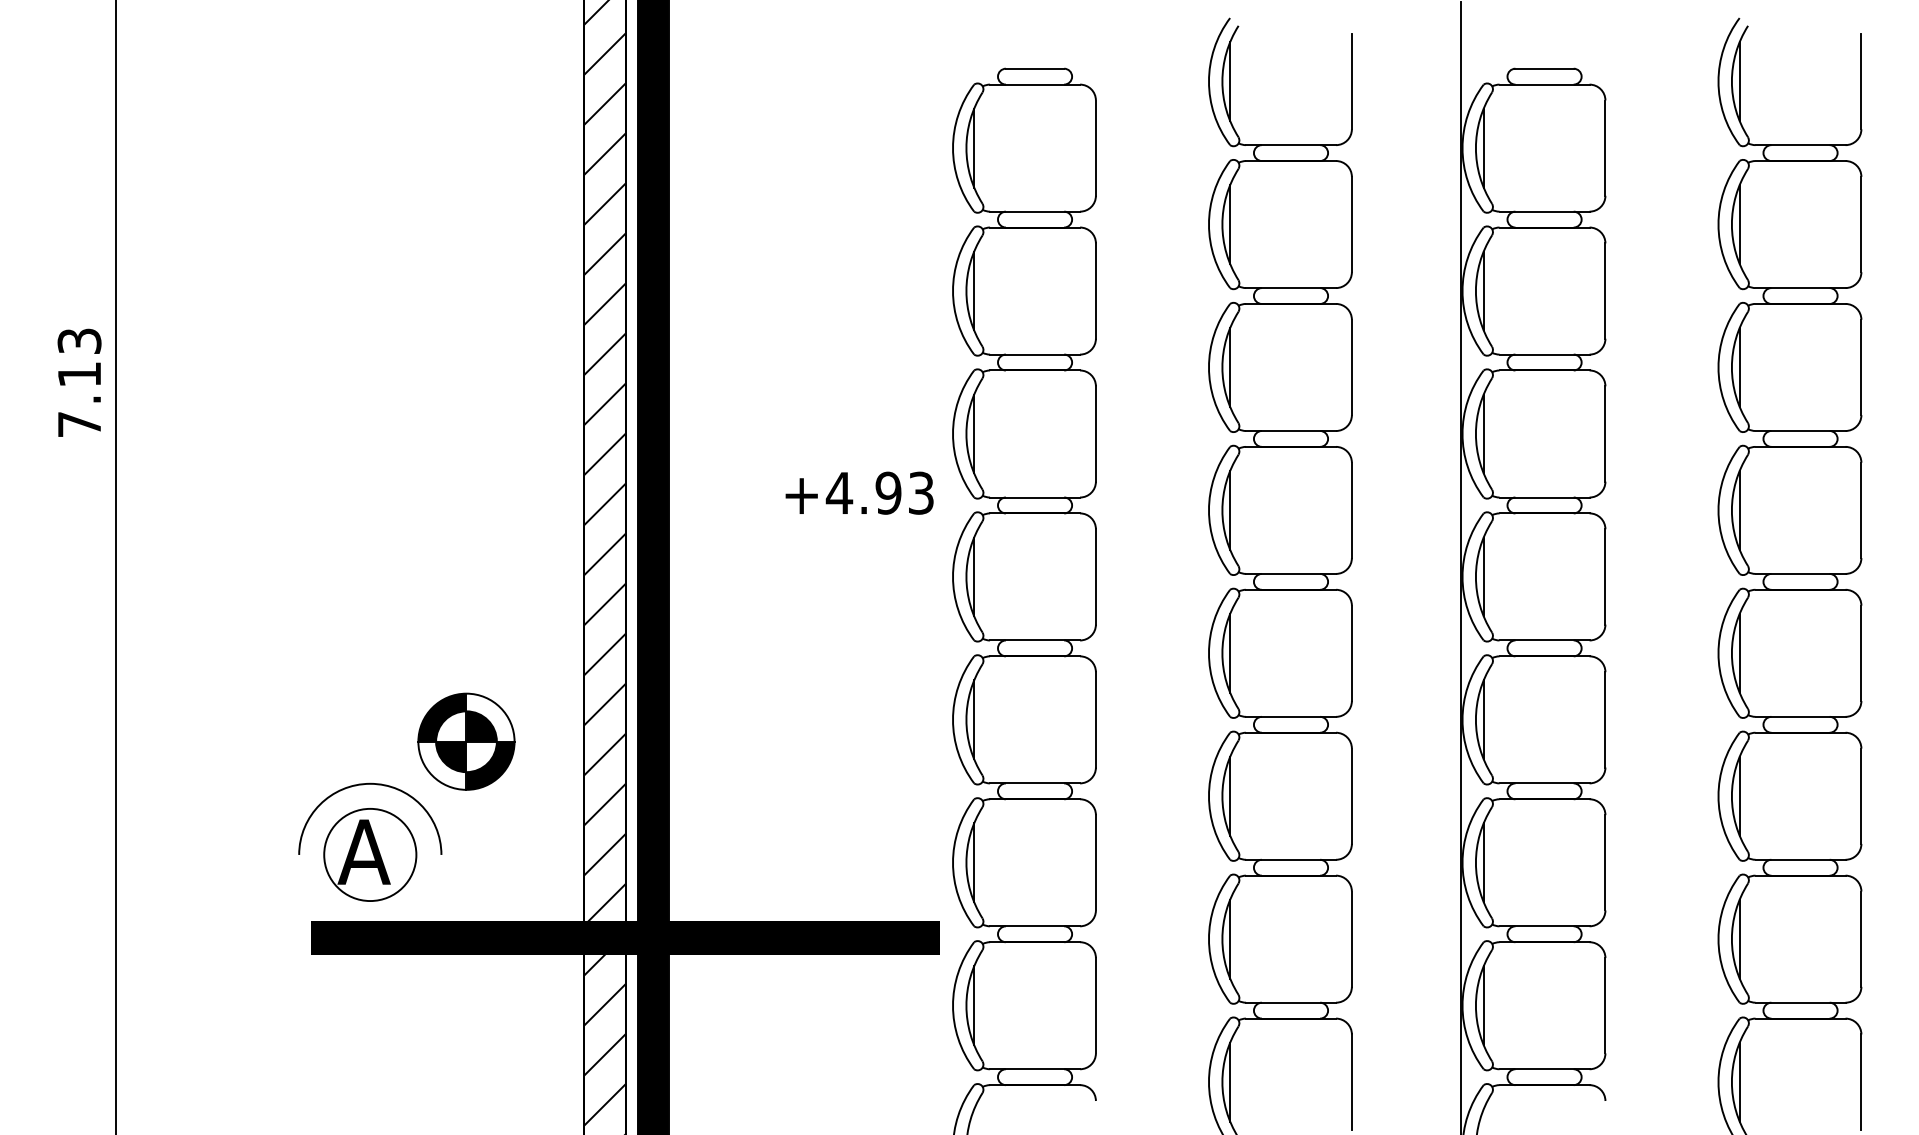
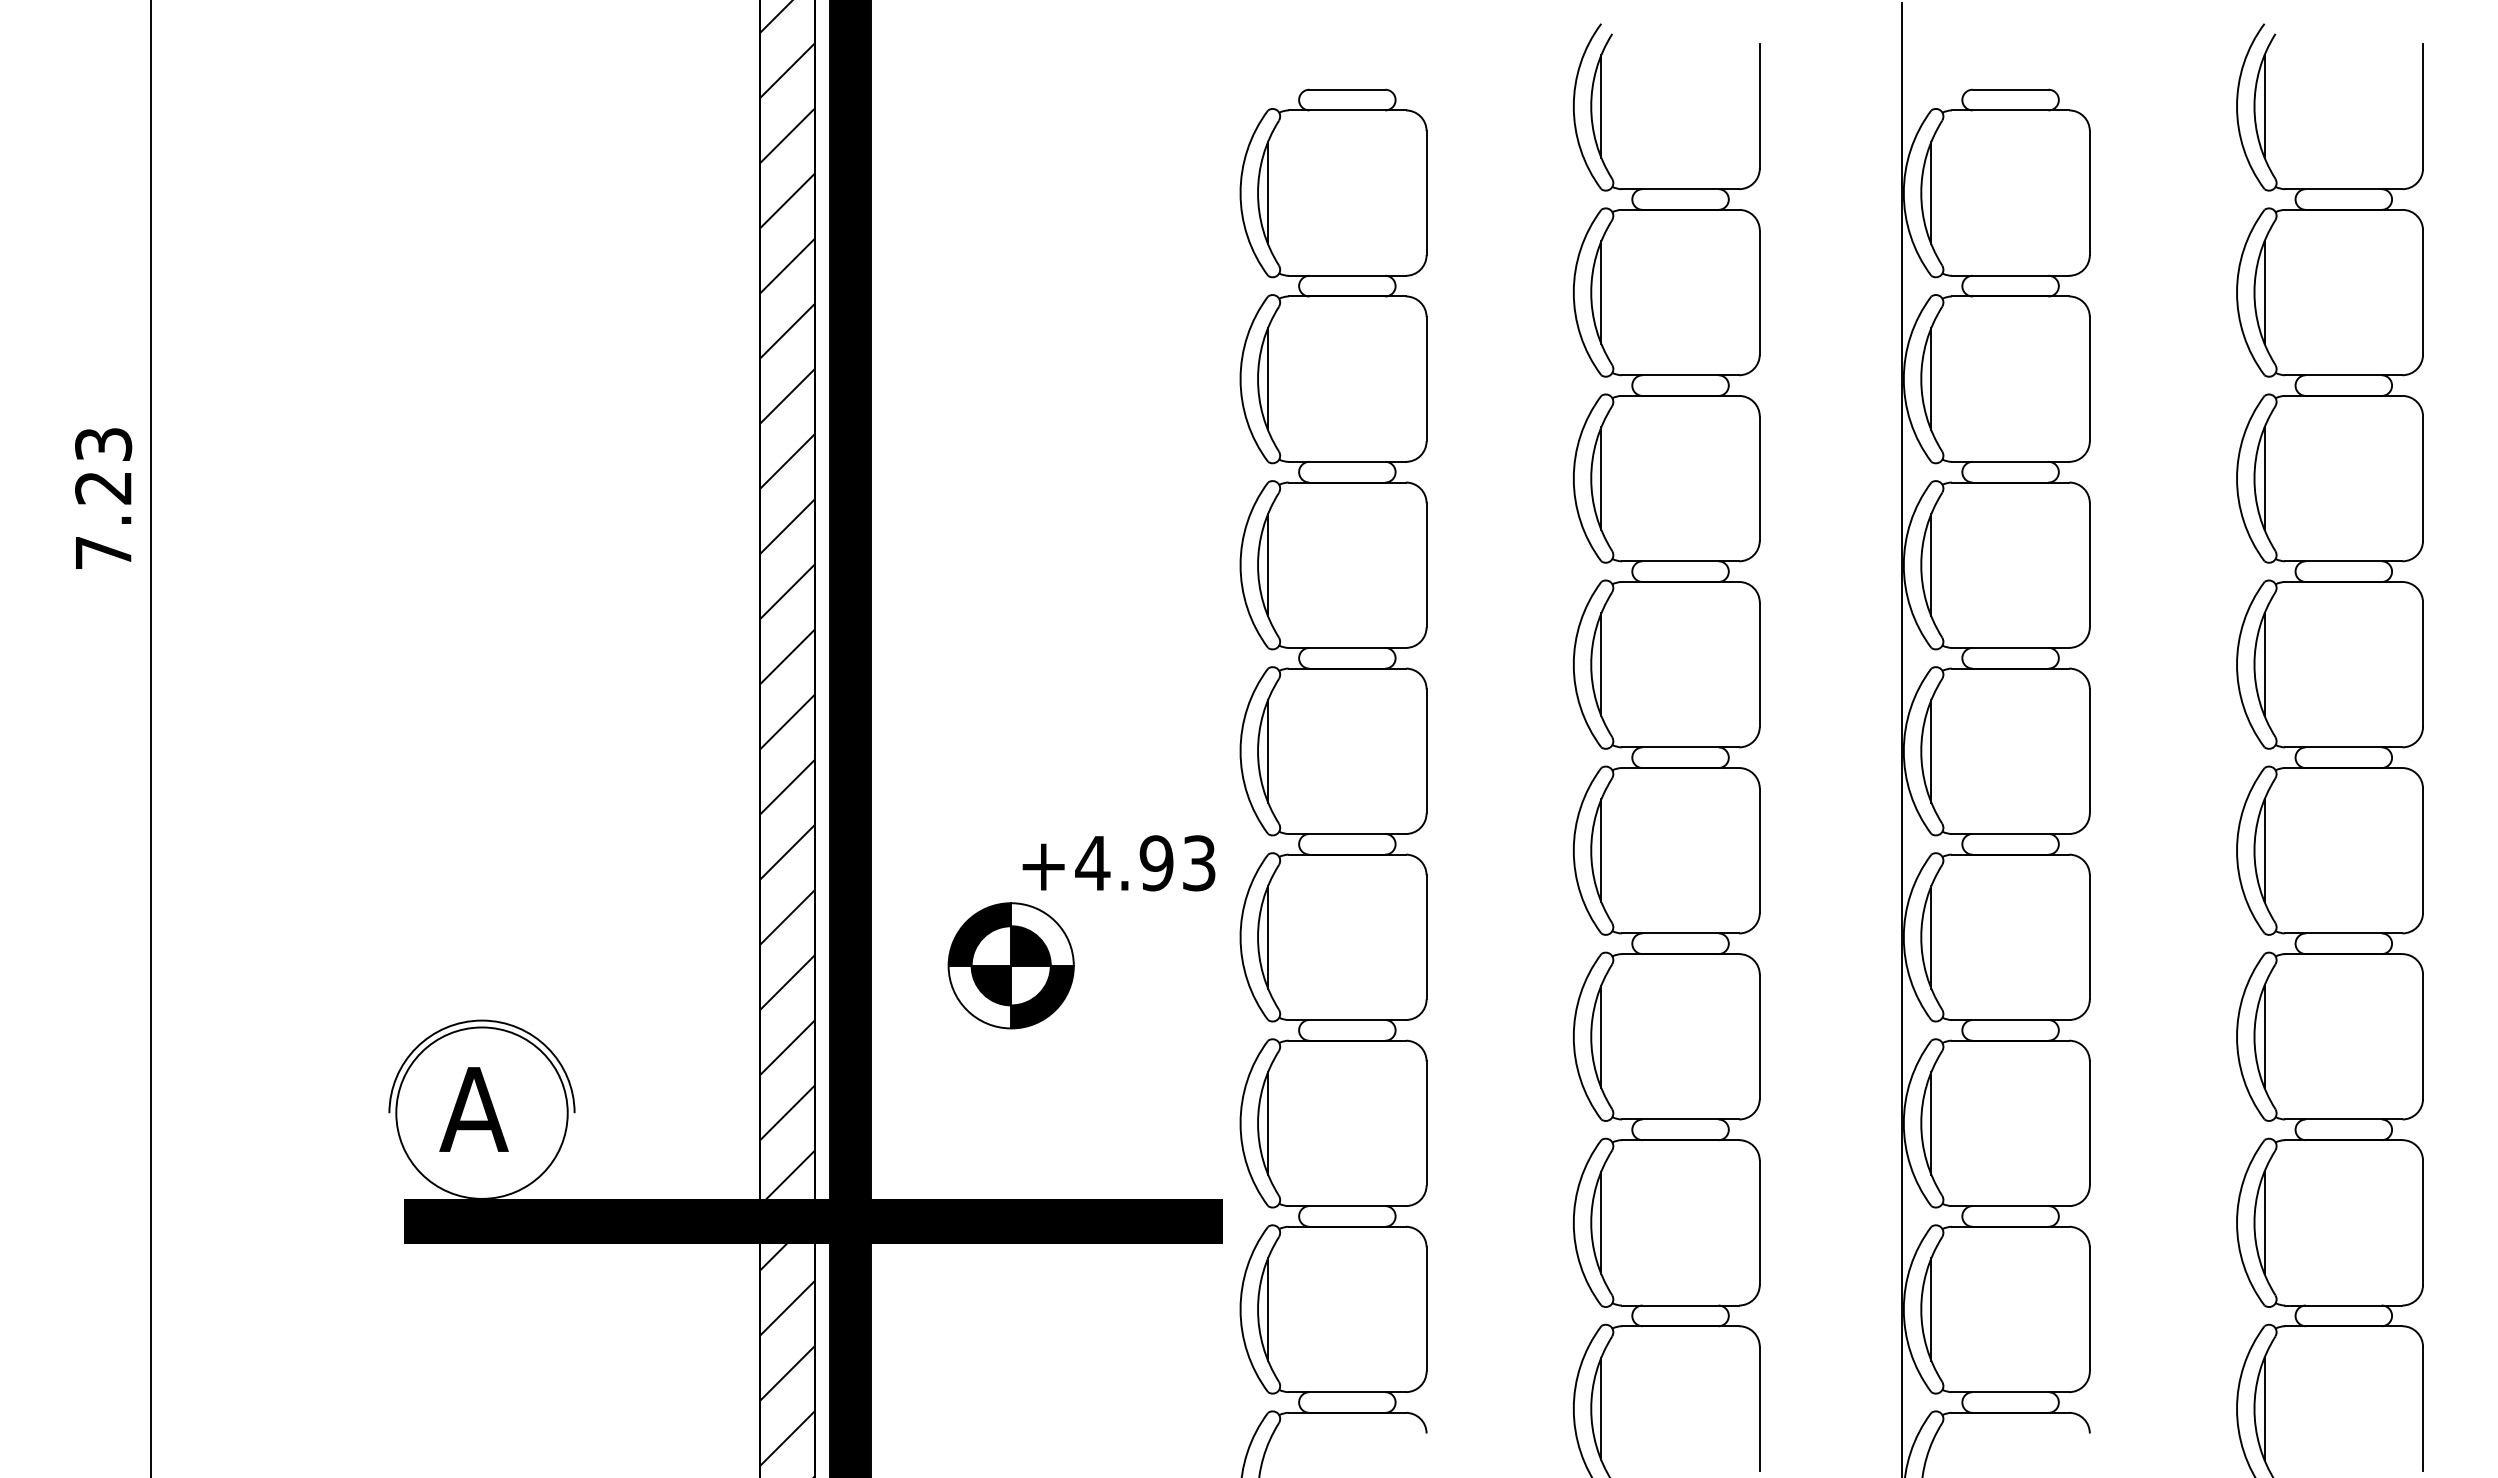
text: (79, 375) -> (103, 488), 7.13 -> 7.23
text: (859, 493) -> (1118, 863), moved
part: (465, 741) -> (1010, 965), moved
circle: (369, 854) -> (481, 1112), size x1.43

